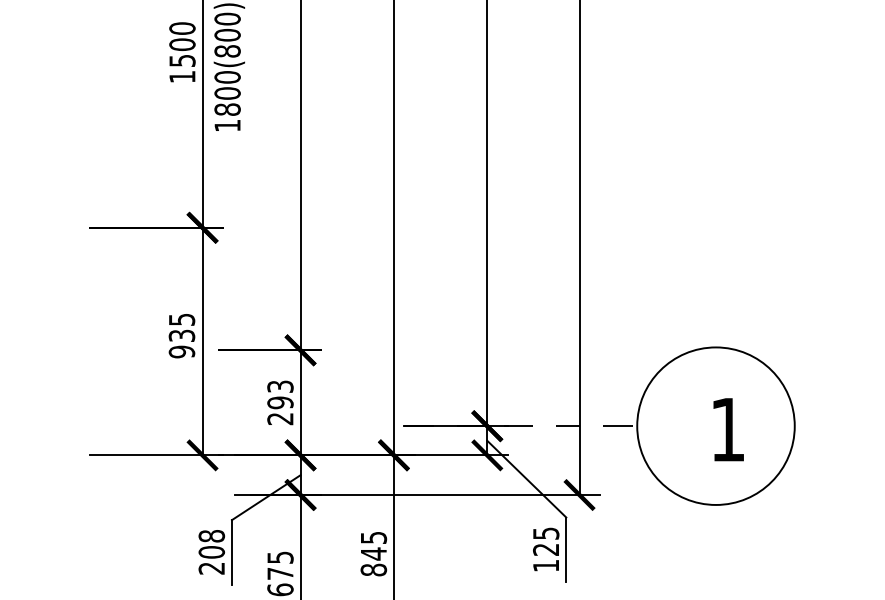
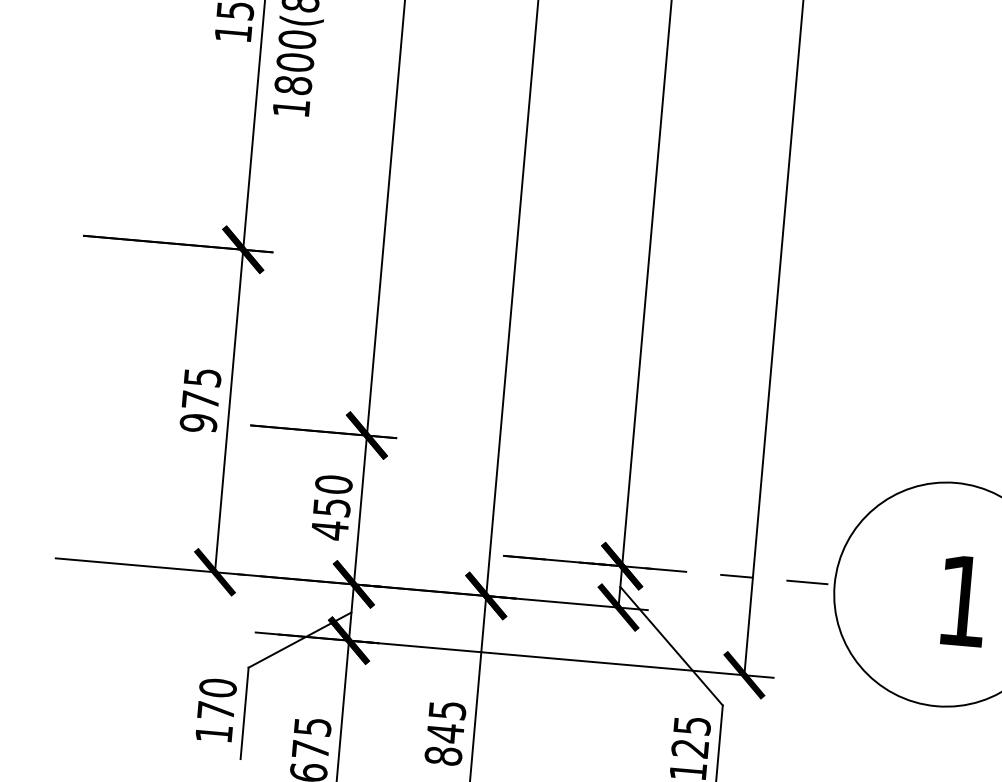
text: (181, 335) -> (199, 399), 935 -> 975
text: (280, 402) -> (331, 507), 293 -> 450
text: (211, 551) -> (215, 709), 208 -> 170

